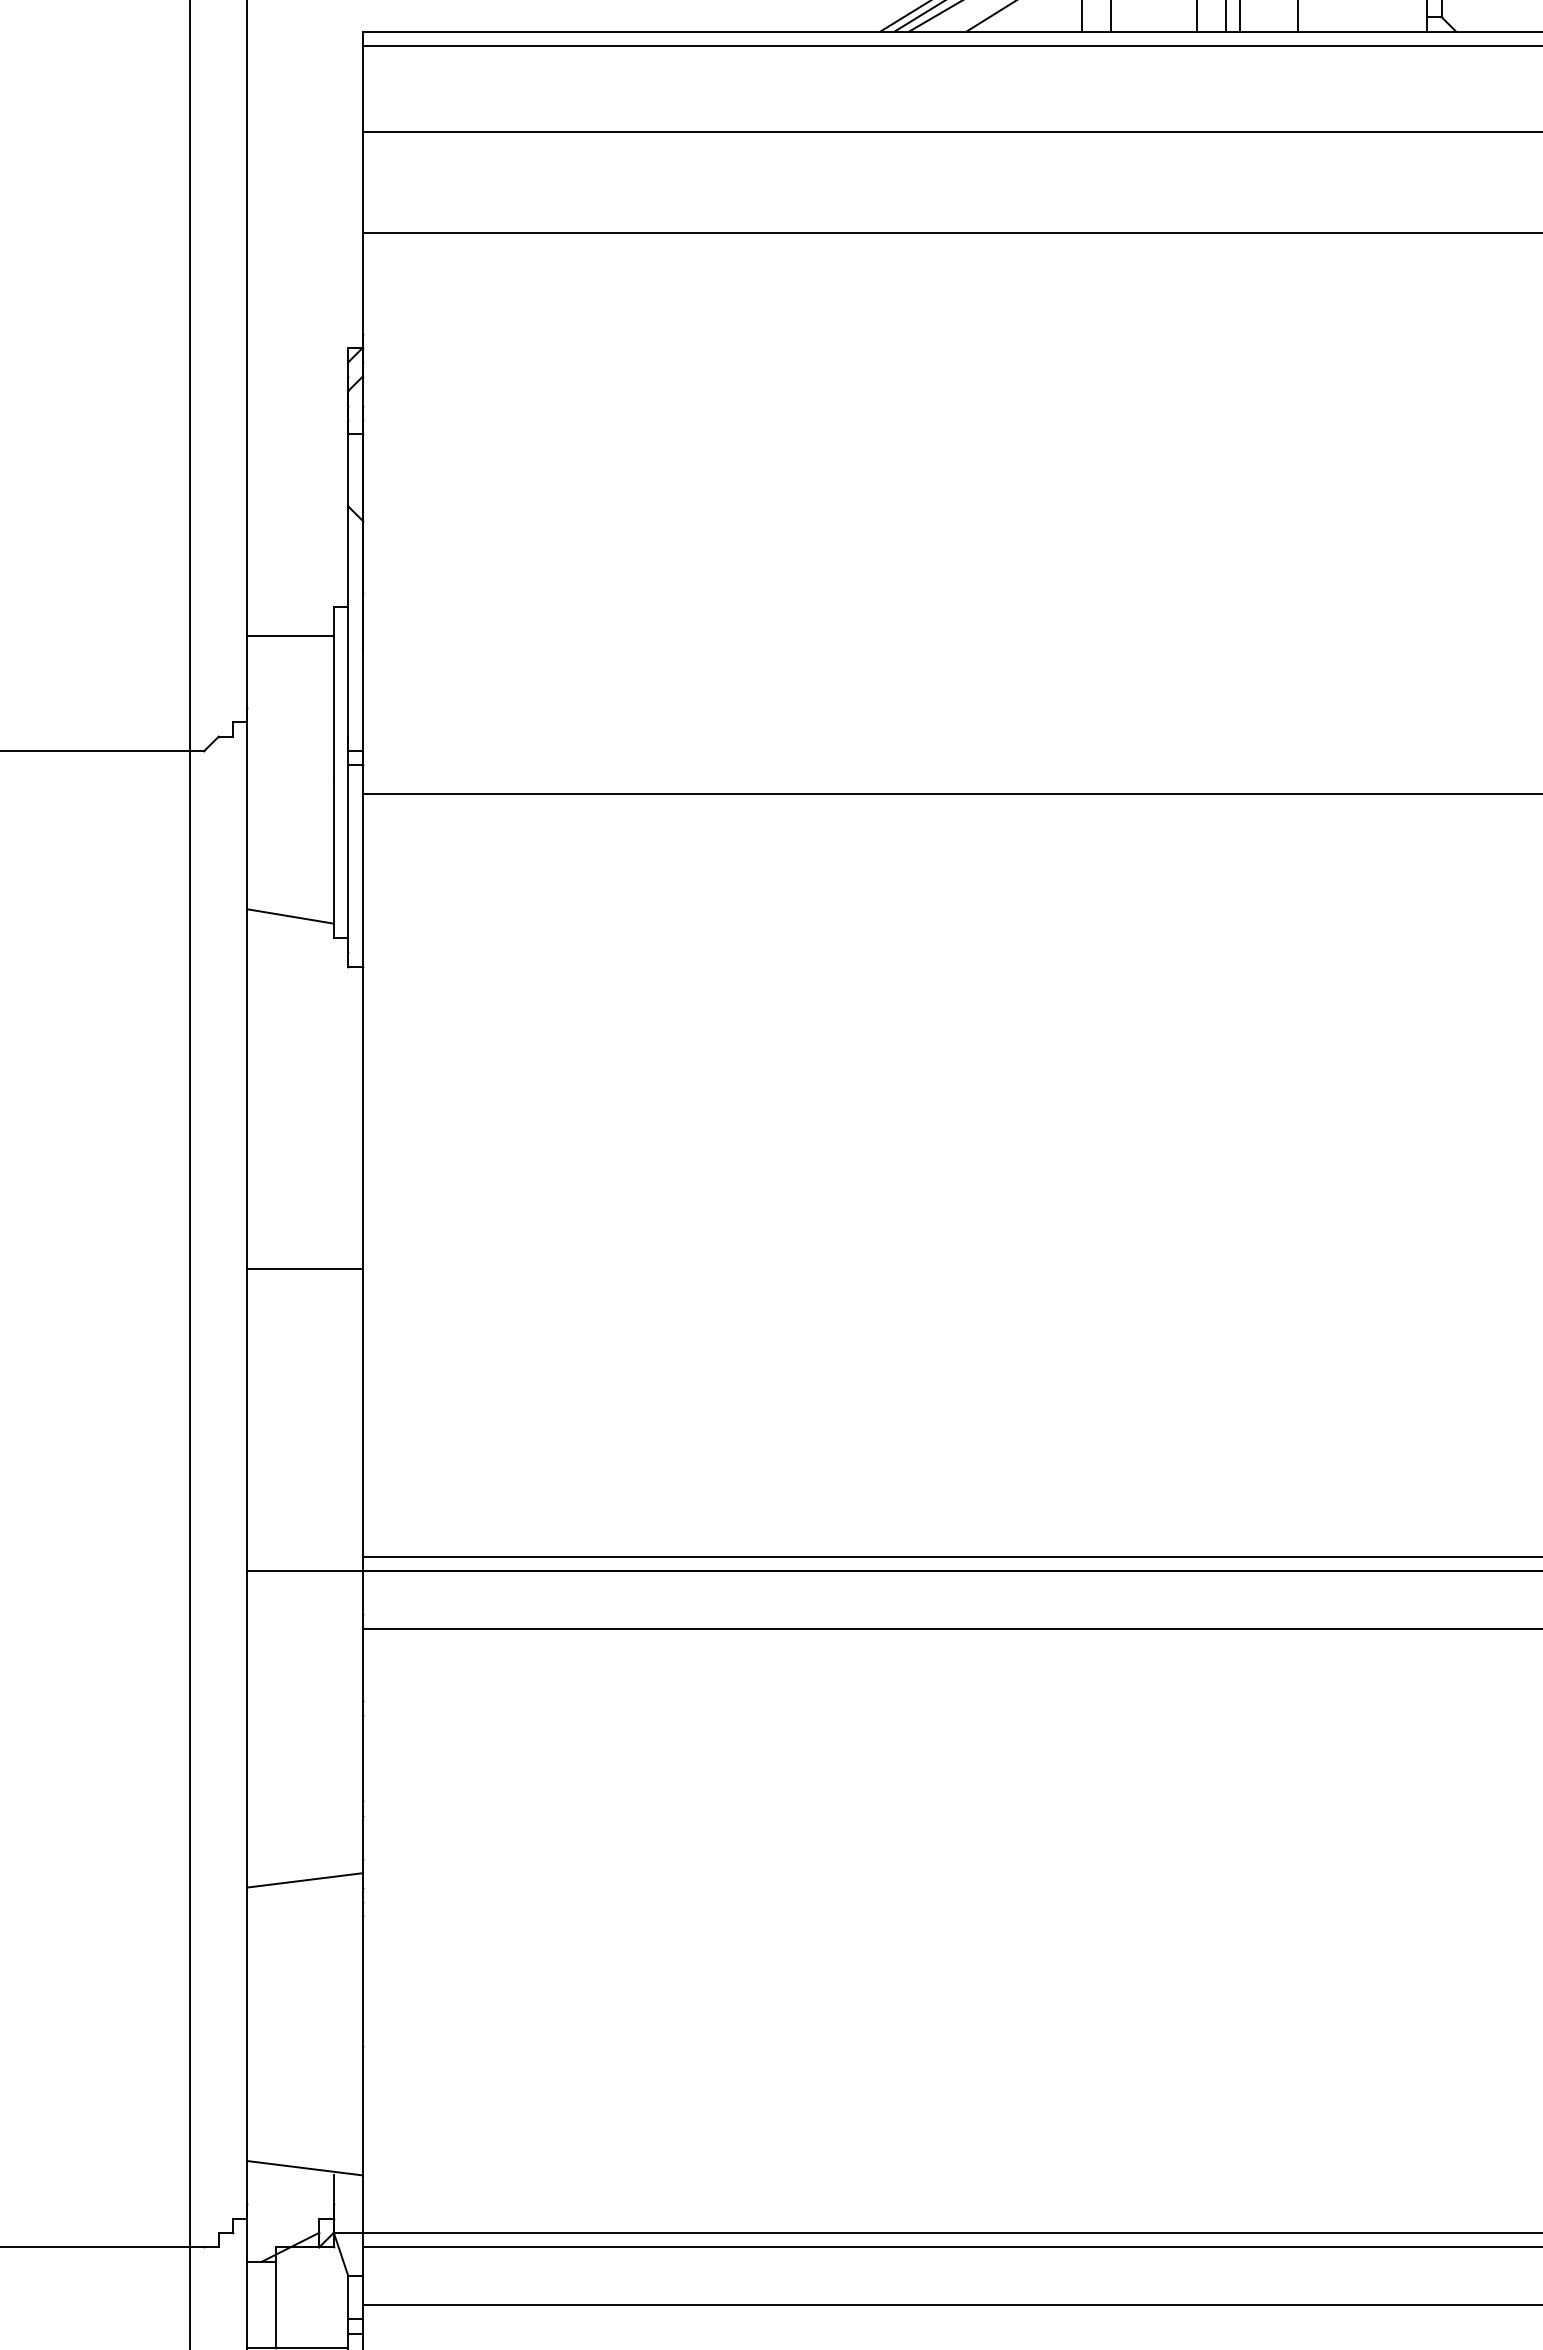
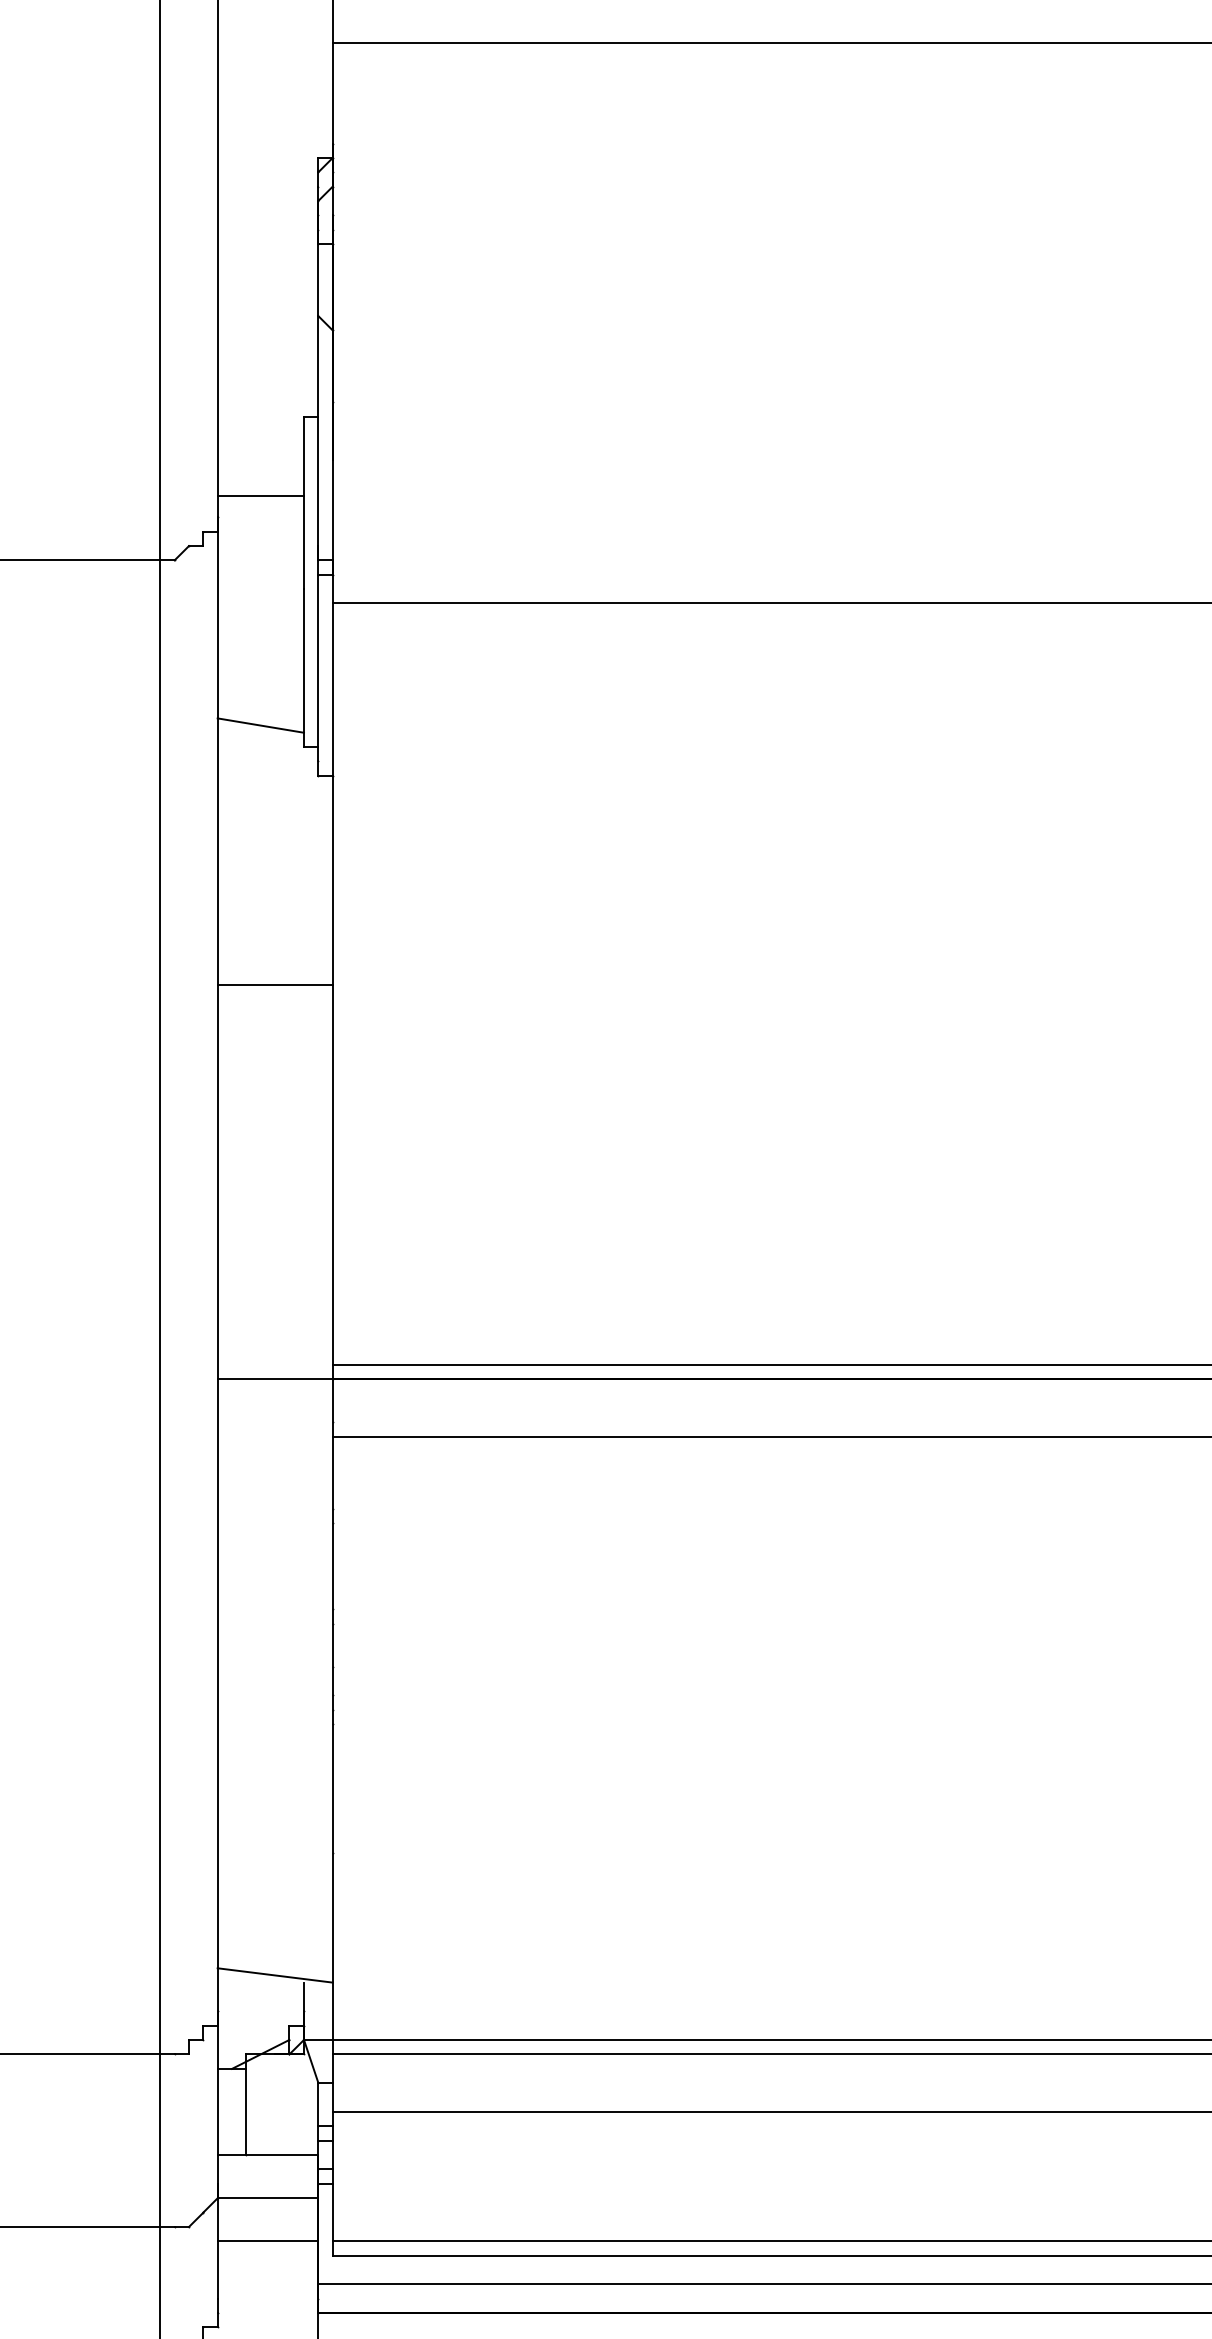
line: (290, 635) -> (260, 495), moved
line: (304, 1268) -> (274, 984), moved
line: (304, 1880) -> (274, 1688), removed

